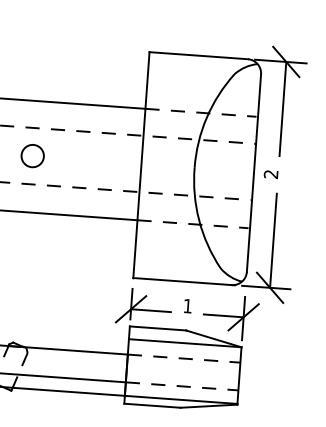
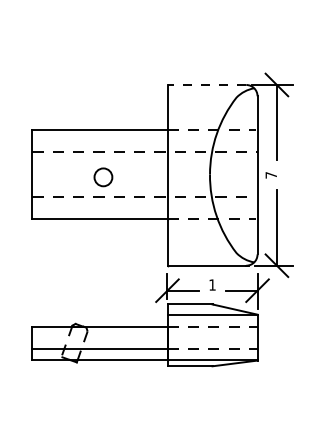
line: (198, 55) -> (206, 84), solid -> dashed
circle: (32, 156) -> (103, 177), moved
text: (270, 174) -> (270, 175), 2 -> 7

